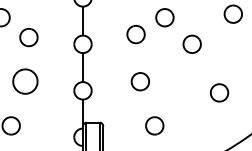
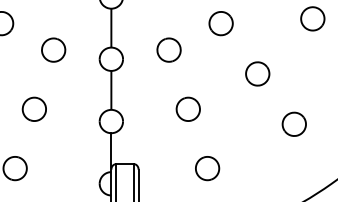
part: (135, 34) -> (168, 50), moved
part: (28, 37) -> (53, 50), moved
part: (191, 43) -> (256, 72), moved
part: (25, 81) -> (34, 109), size x0.71

